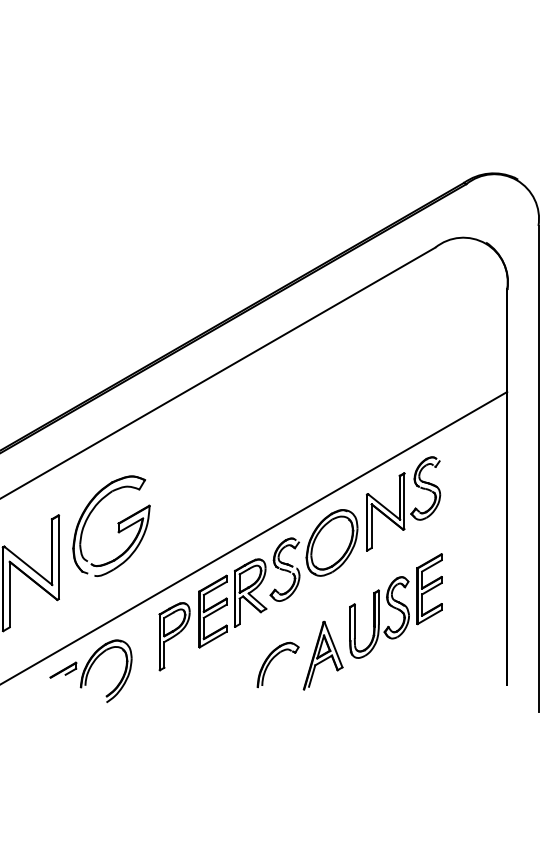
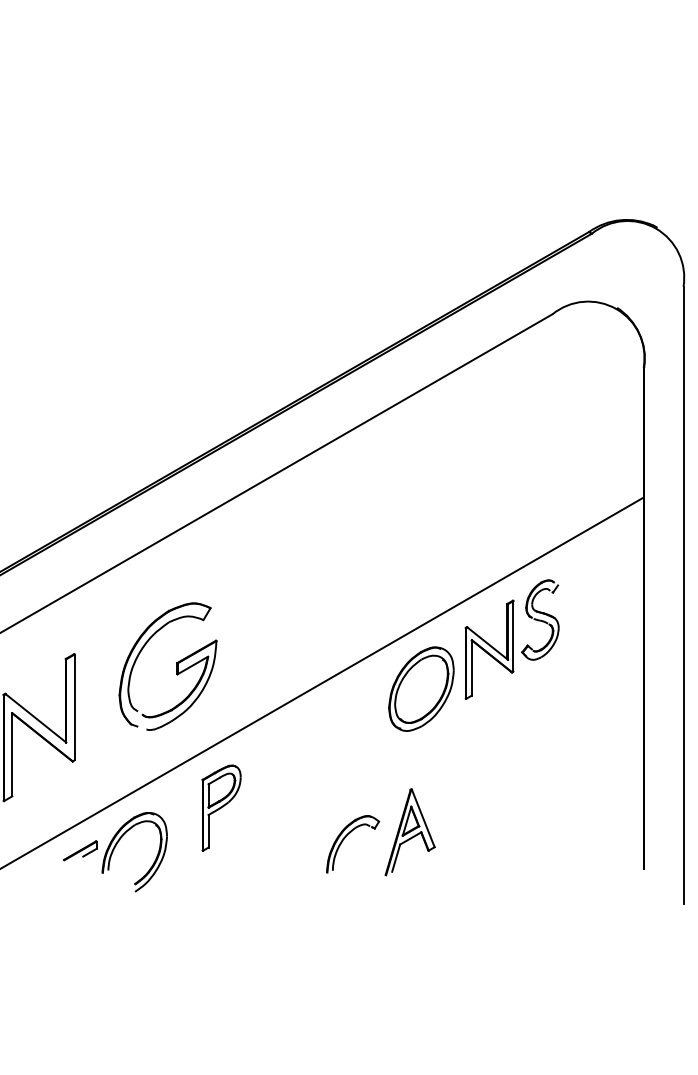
part: (117, 523) -> (175, 663), moved
part: (249, 592) -> (316, 752), removed
part: (395, 605) -> (501, 768), removed

